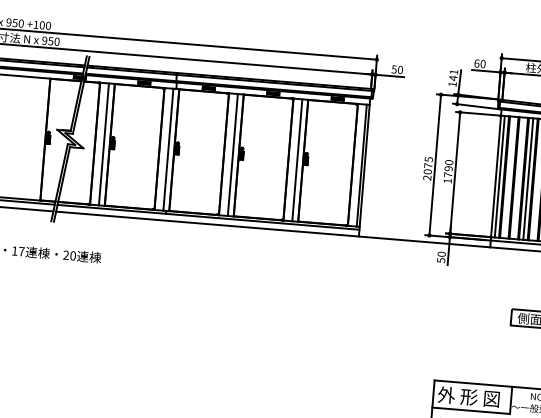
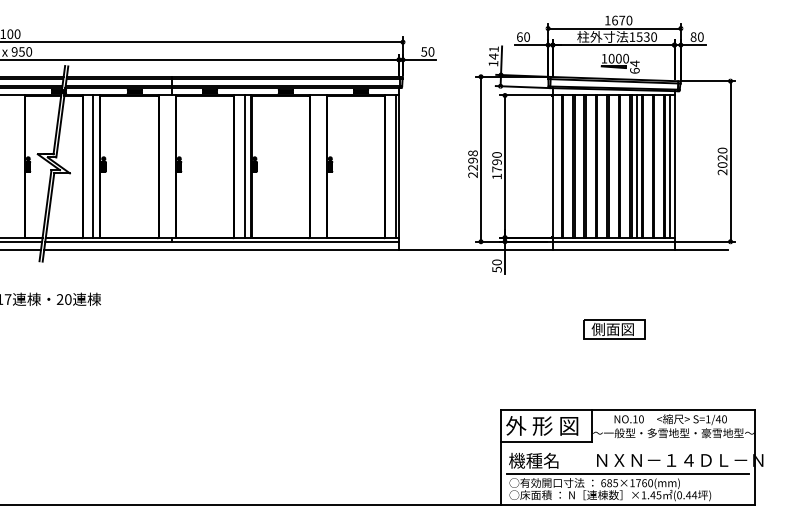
line: (168, 149) -> (169, 166), removed
line: (297, 160) -> (320, 166), removed
text: (427, 165) -> (472, 160), 2075 -> 2298
line: (500, 176) -> (557, 166), removed
line: (528, 178) -> (590, 166), removed

